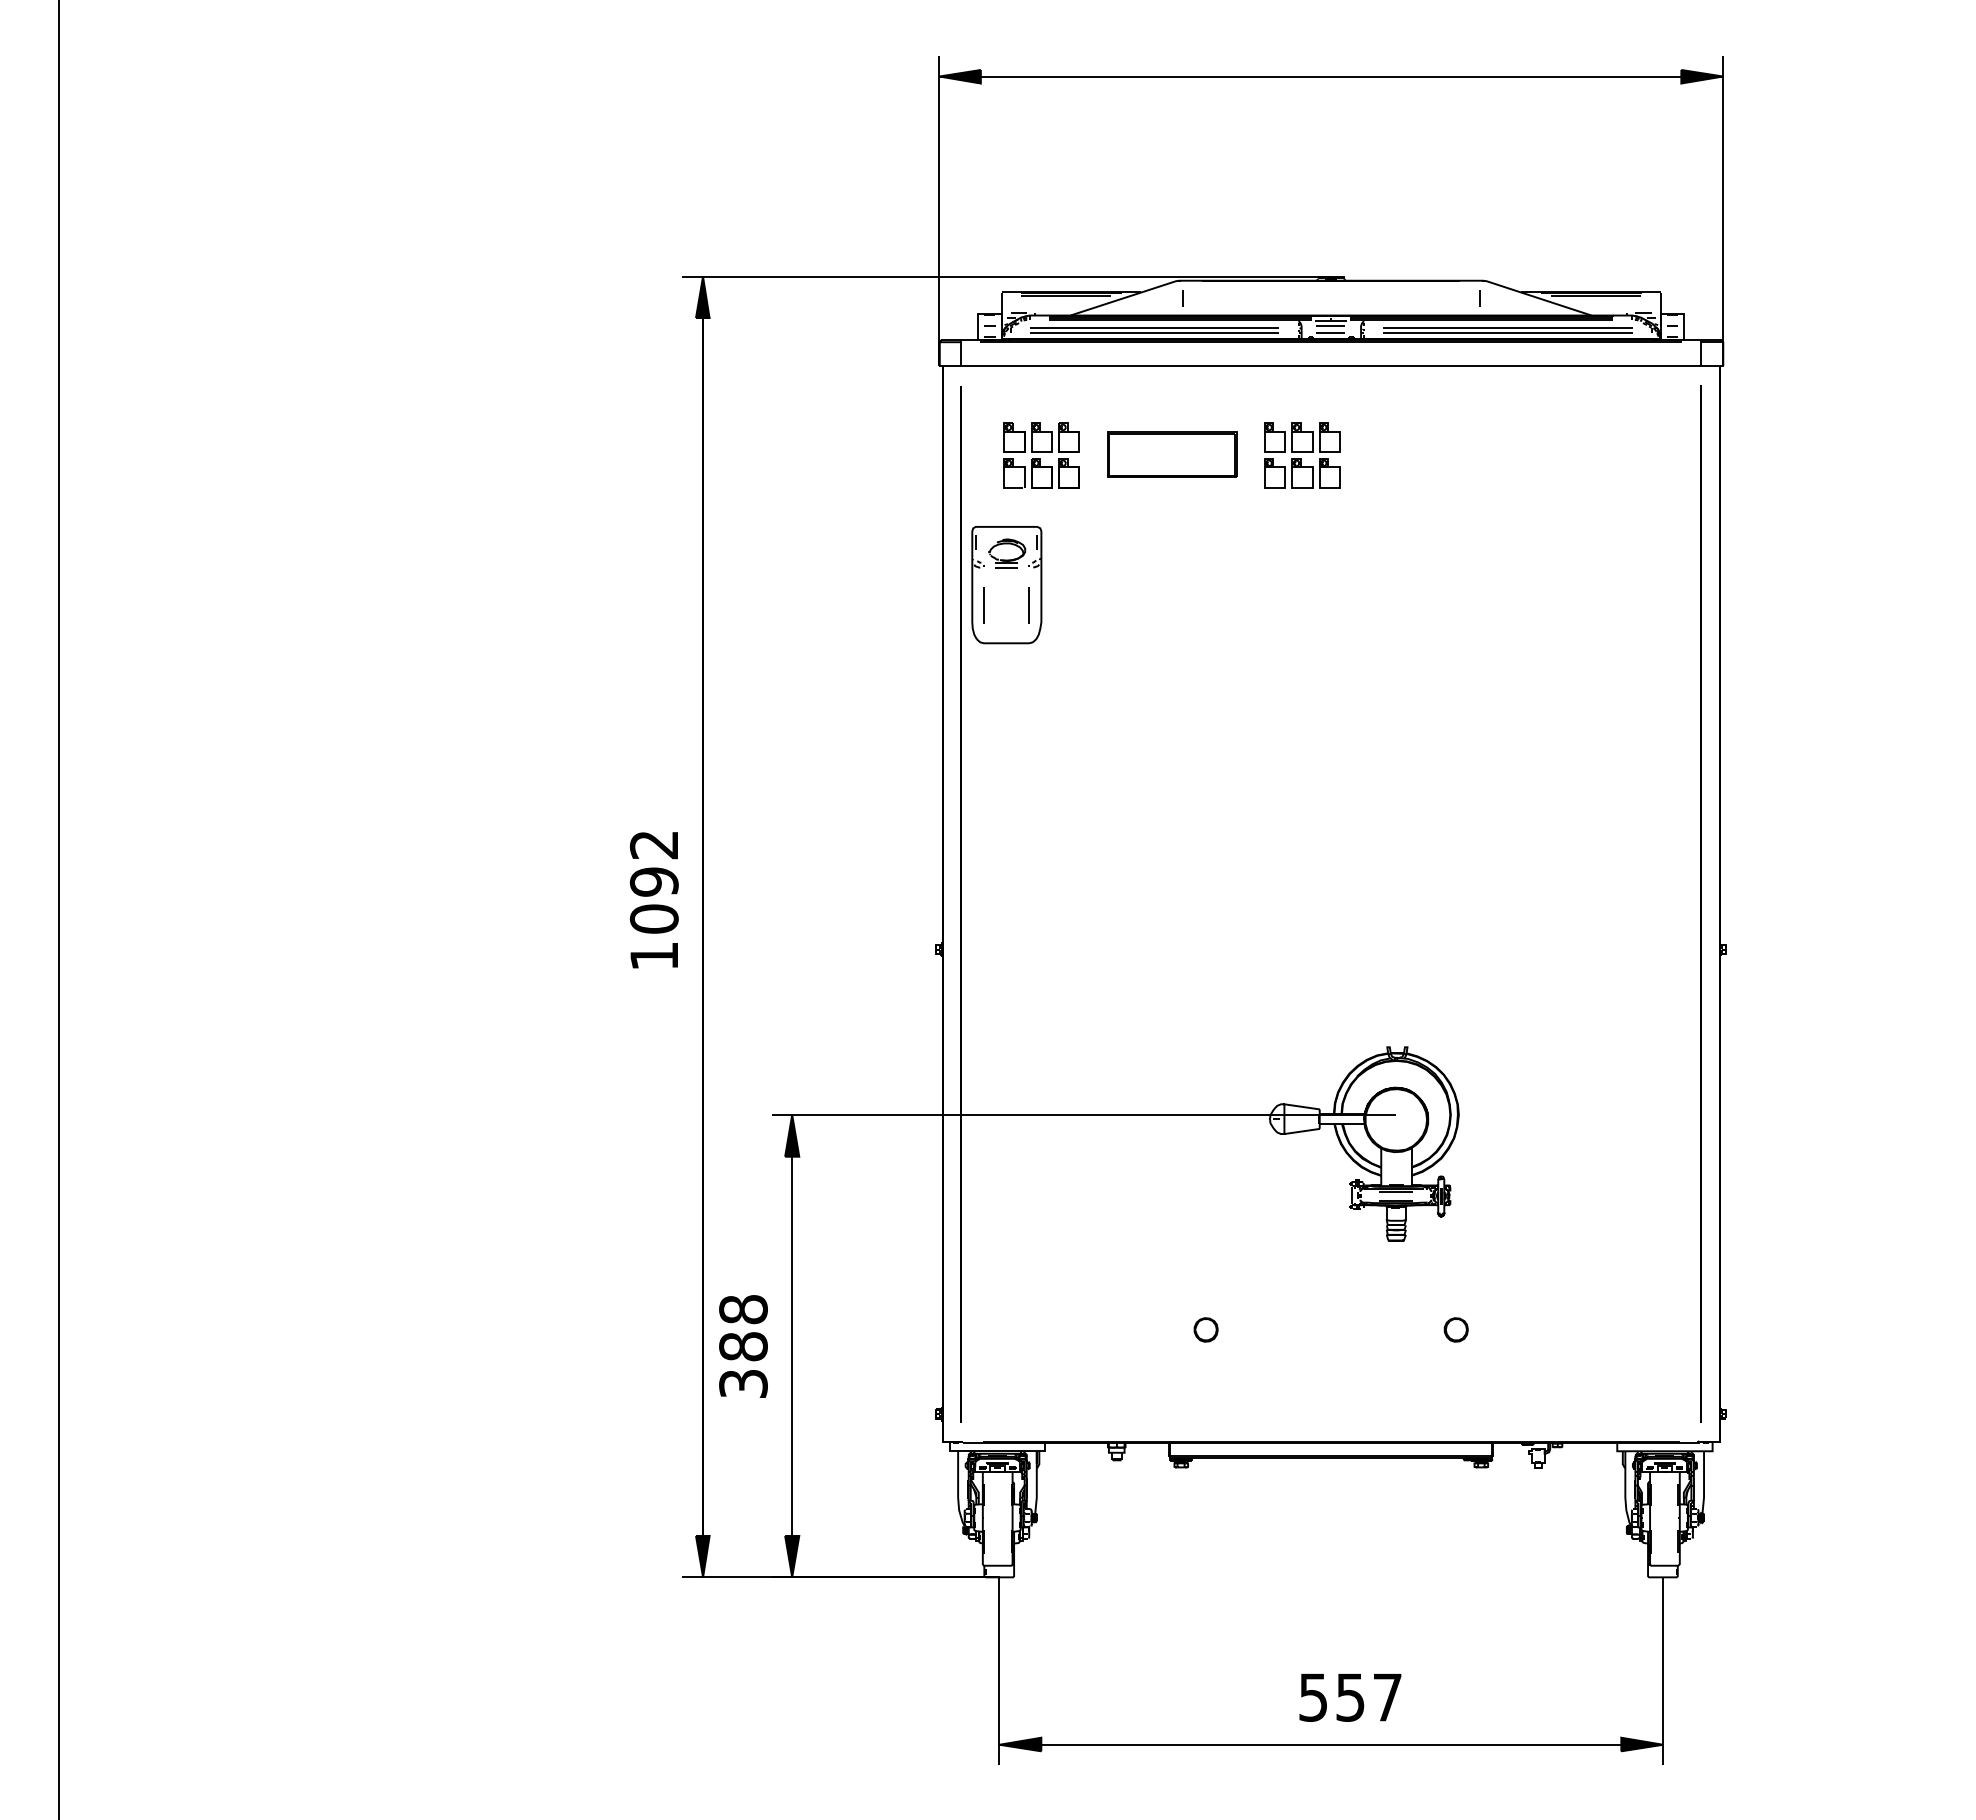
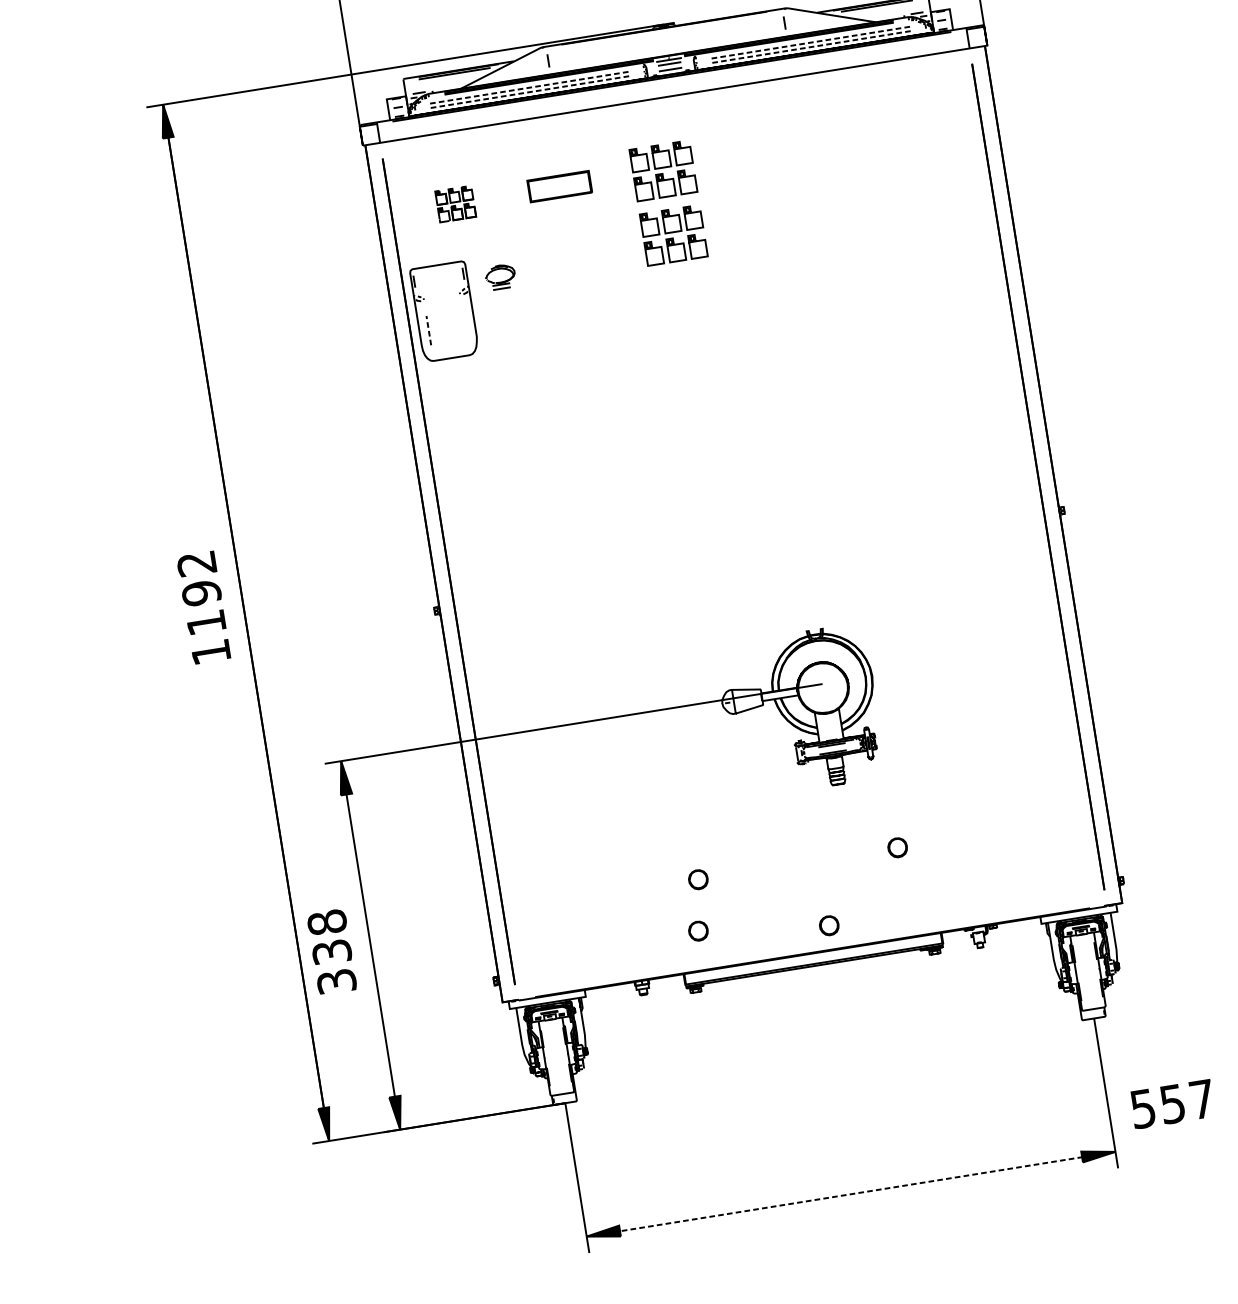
line: (1154, 327) -> (529, 87), solid -> dashed
line: (1508, 327) -> (811, 42), solid -> dashed
line: (1154, 333) -> (530, 92), solid -> dashed
line: (1508, 333) -> (812, 47), solid -> dashed
part: (1172, 454) -> (559, 186), size x0.6
part: (1041, 455) -> (455, 203), size x0.6
part: (1302, 536) -> (673, 235), added
part: (1007, 553) -> (500, 276), moved
line: (983, 604) -> (428, 330), solid -> dashed
line: (1028, 605) -> (464, 325), removed
text: (653, 918) -> (205, 622), 1092 -> 1192
text: (743, 1346) -> (331, 951), 388 -> 338
part: (1195, 1392) -> (697, 930), added
part: (1356, 1411) -> (828, 925), added
text: (1350, 1697) -> (1172, 1104), moved
line: (1331, 1744) -> (851, 1193), solid -> dashed

